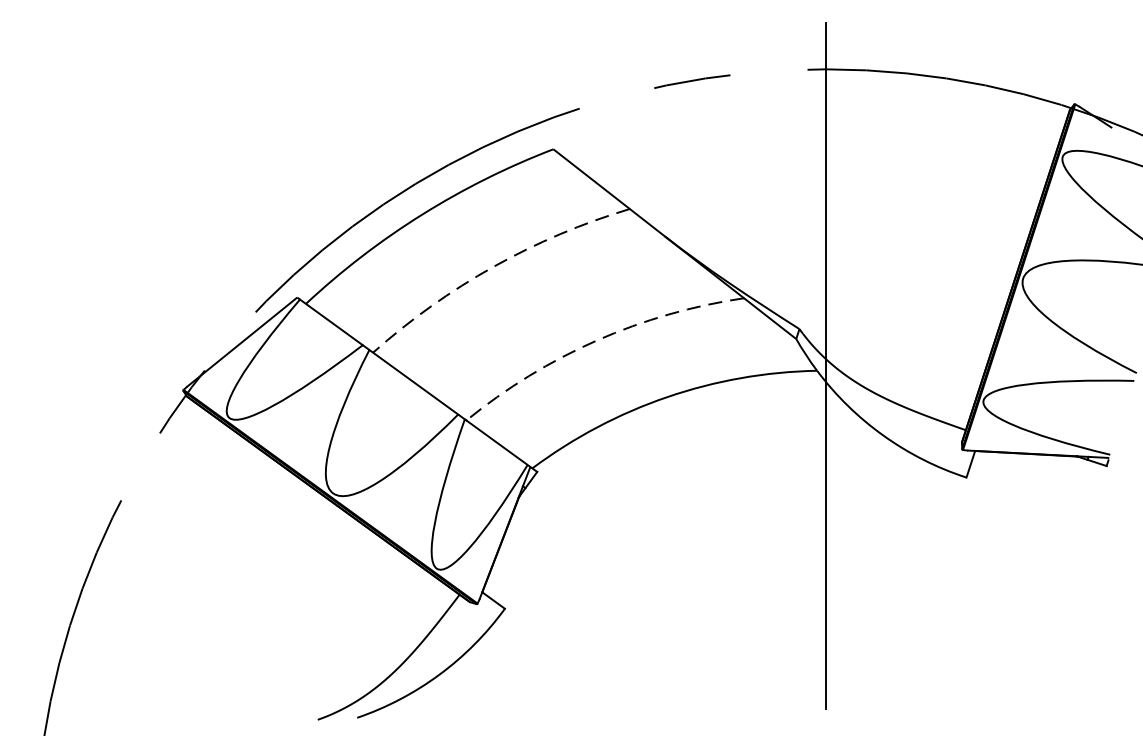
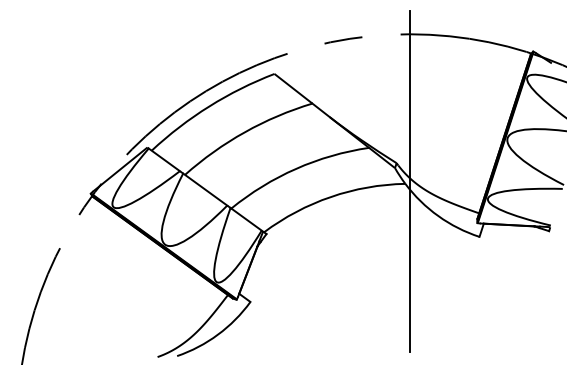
arc: (492, 267) -> (244, 132), dashed -> solid
arc: (597, 339) -> (296, 168), dashed -> solid

